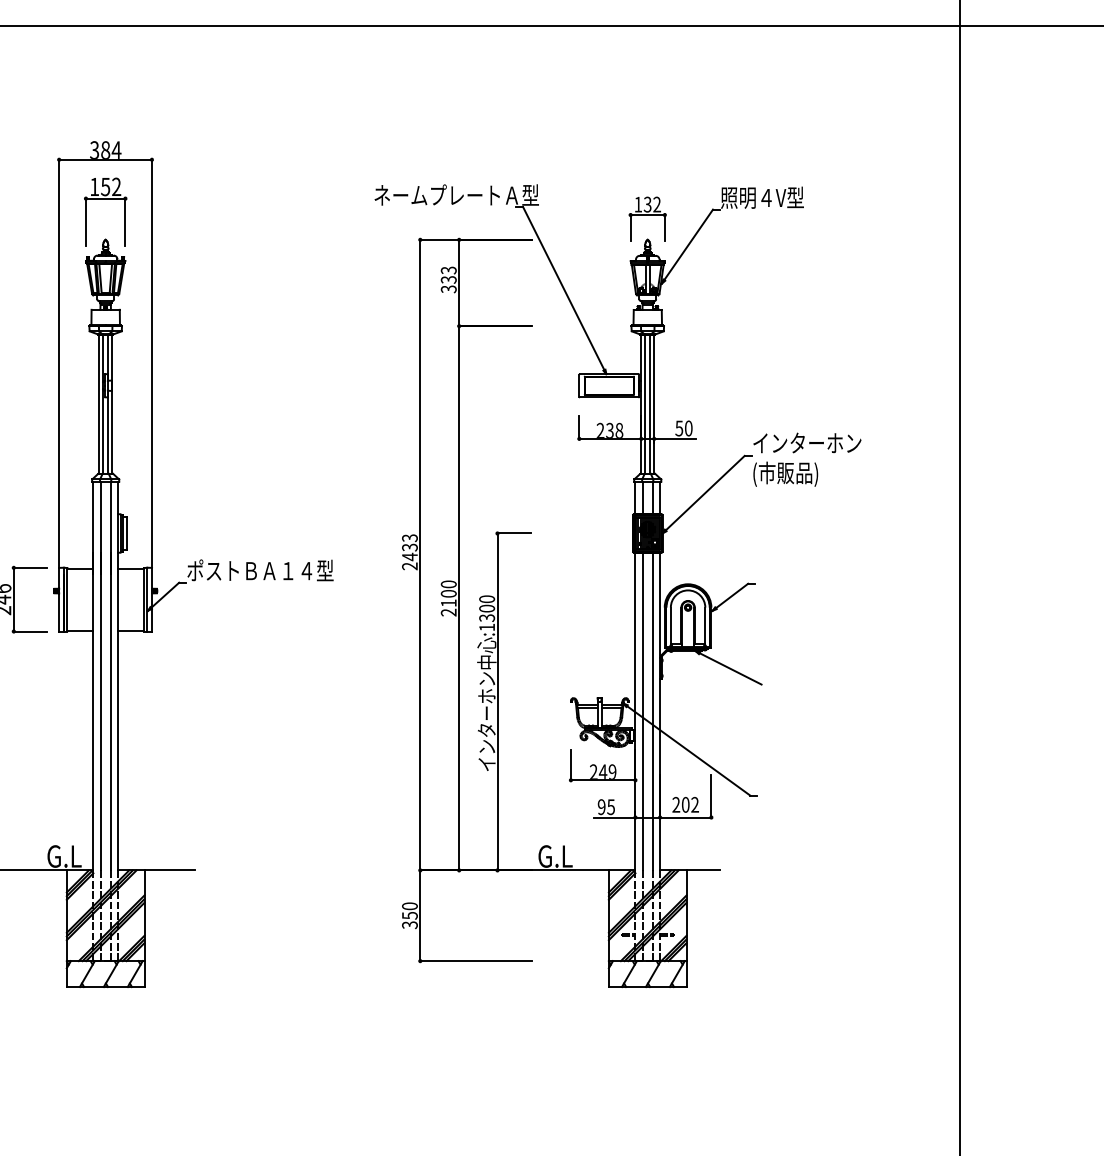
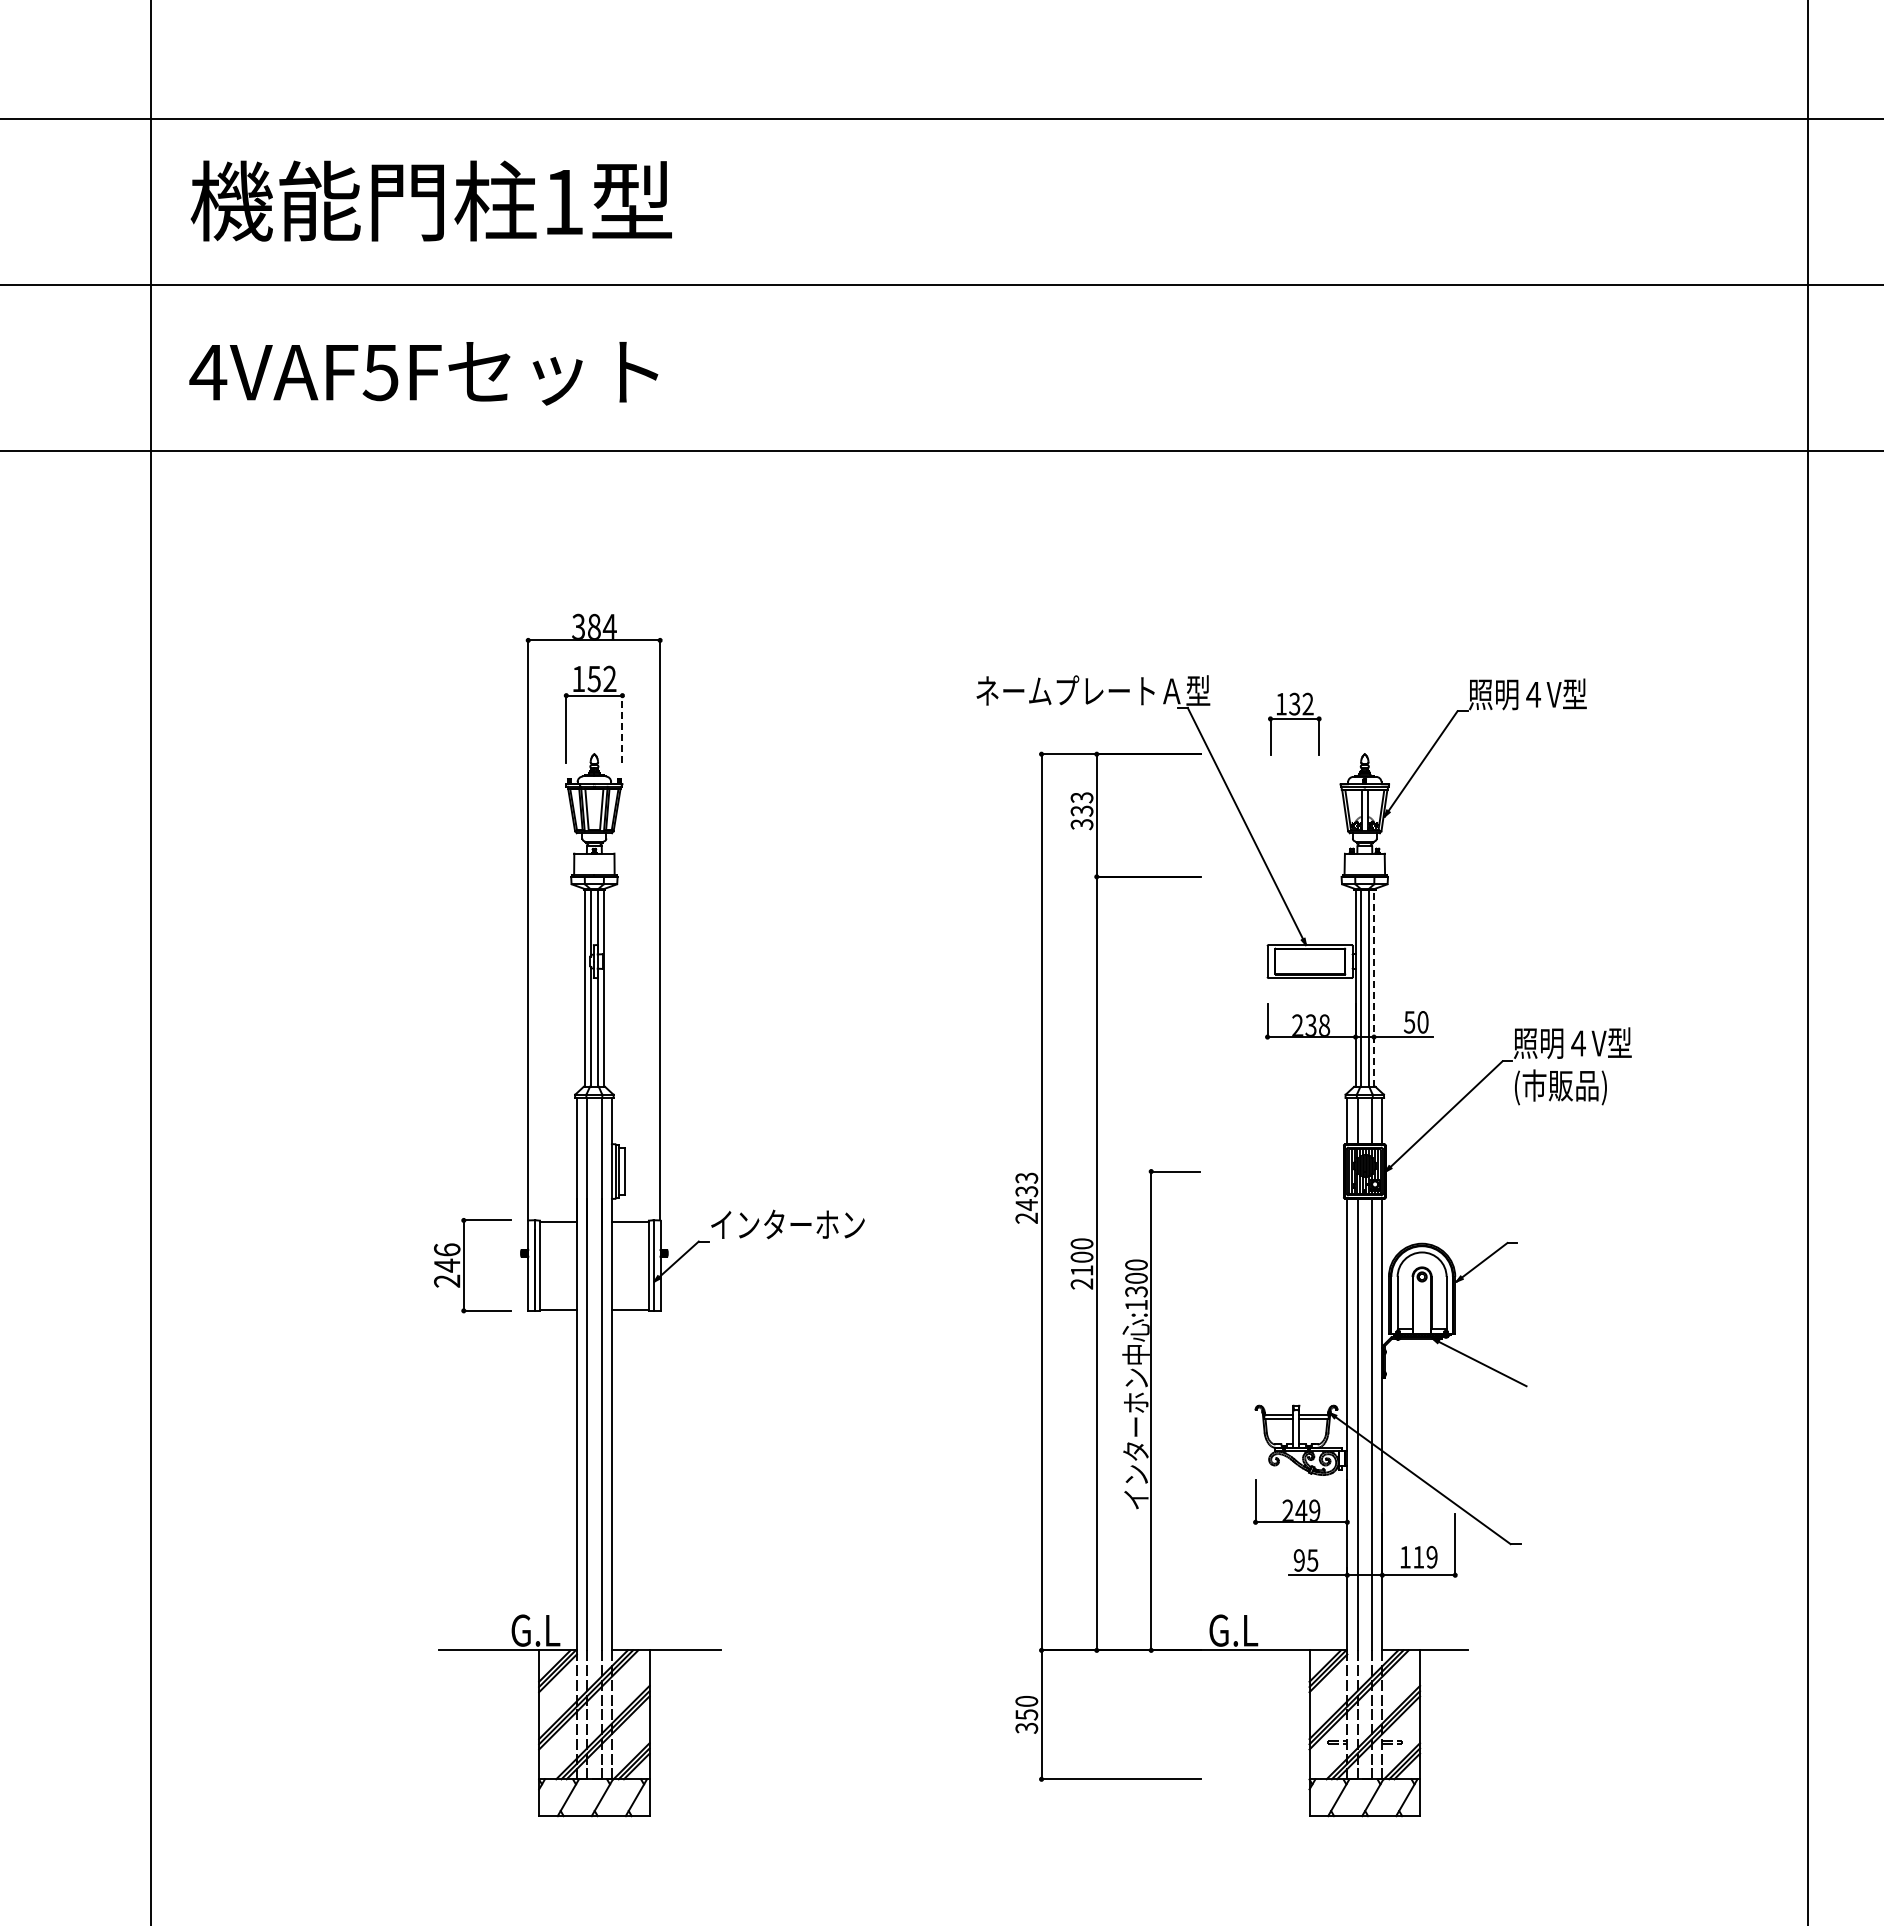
part: (647, 218) -> (1294, 723), moved
line: (125, 221) -> (622, 728), solid -> dashed
line: (654, 404) -> (1374, 988), solid -> dashed
text: (807, 443) -> (1591, 1043), インターホン -> 照明４V型
text: (260, 570) -> (814, 1223), ポストＢＡ１４型 -> インターホン
text: (685, 804) -> (1418, 1556), 202 -> 119

